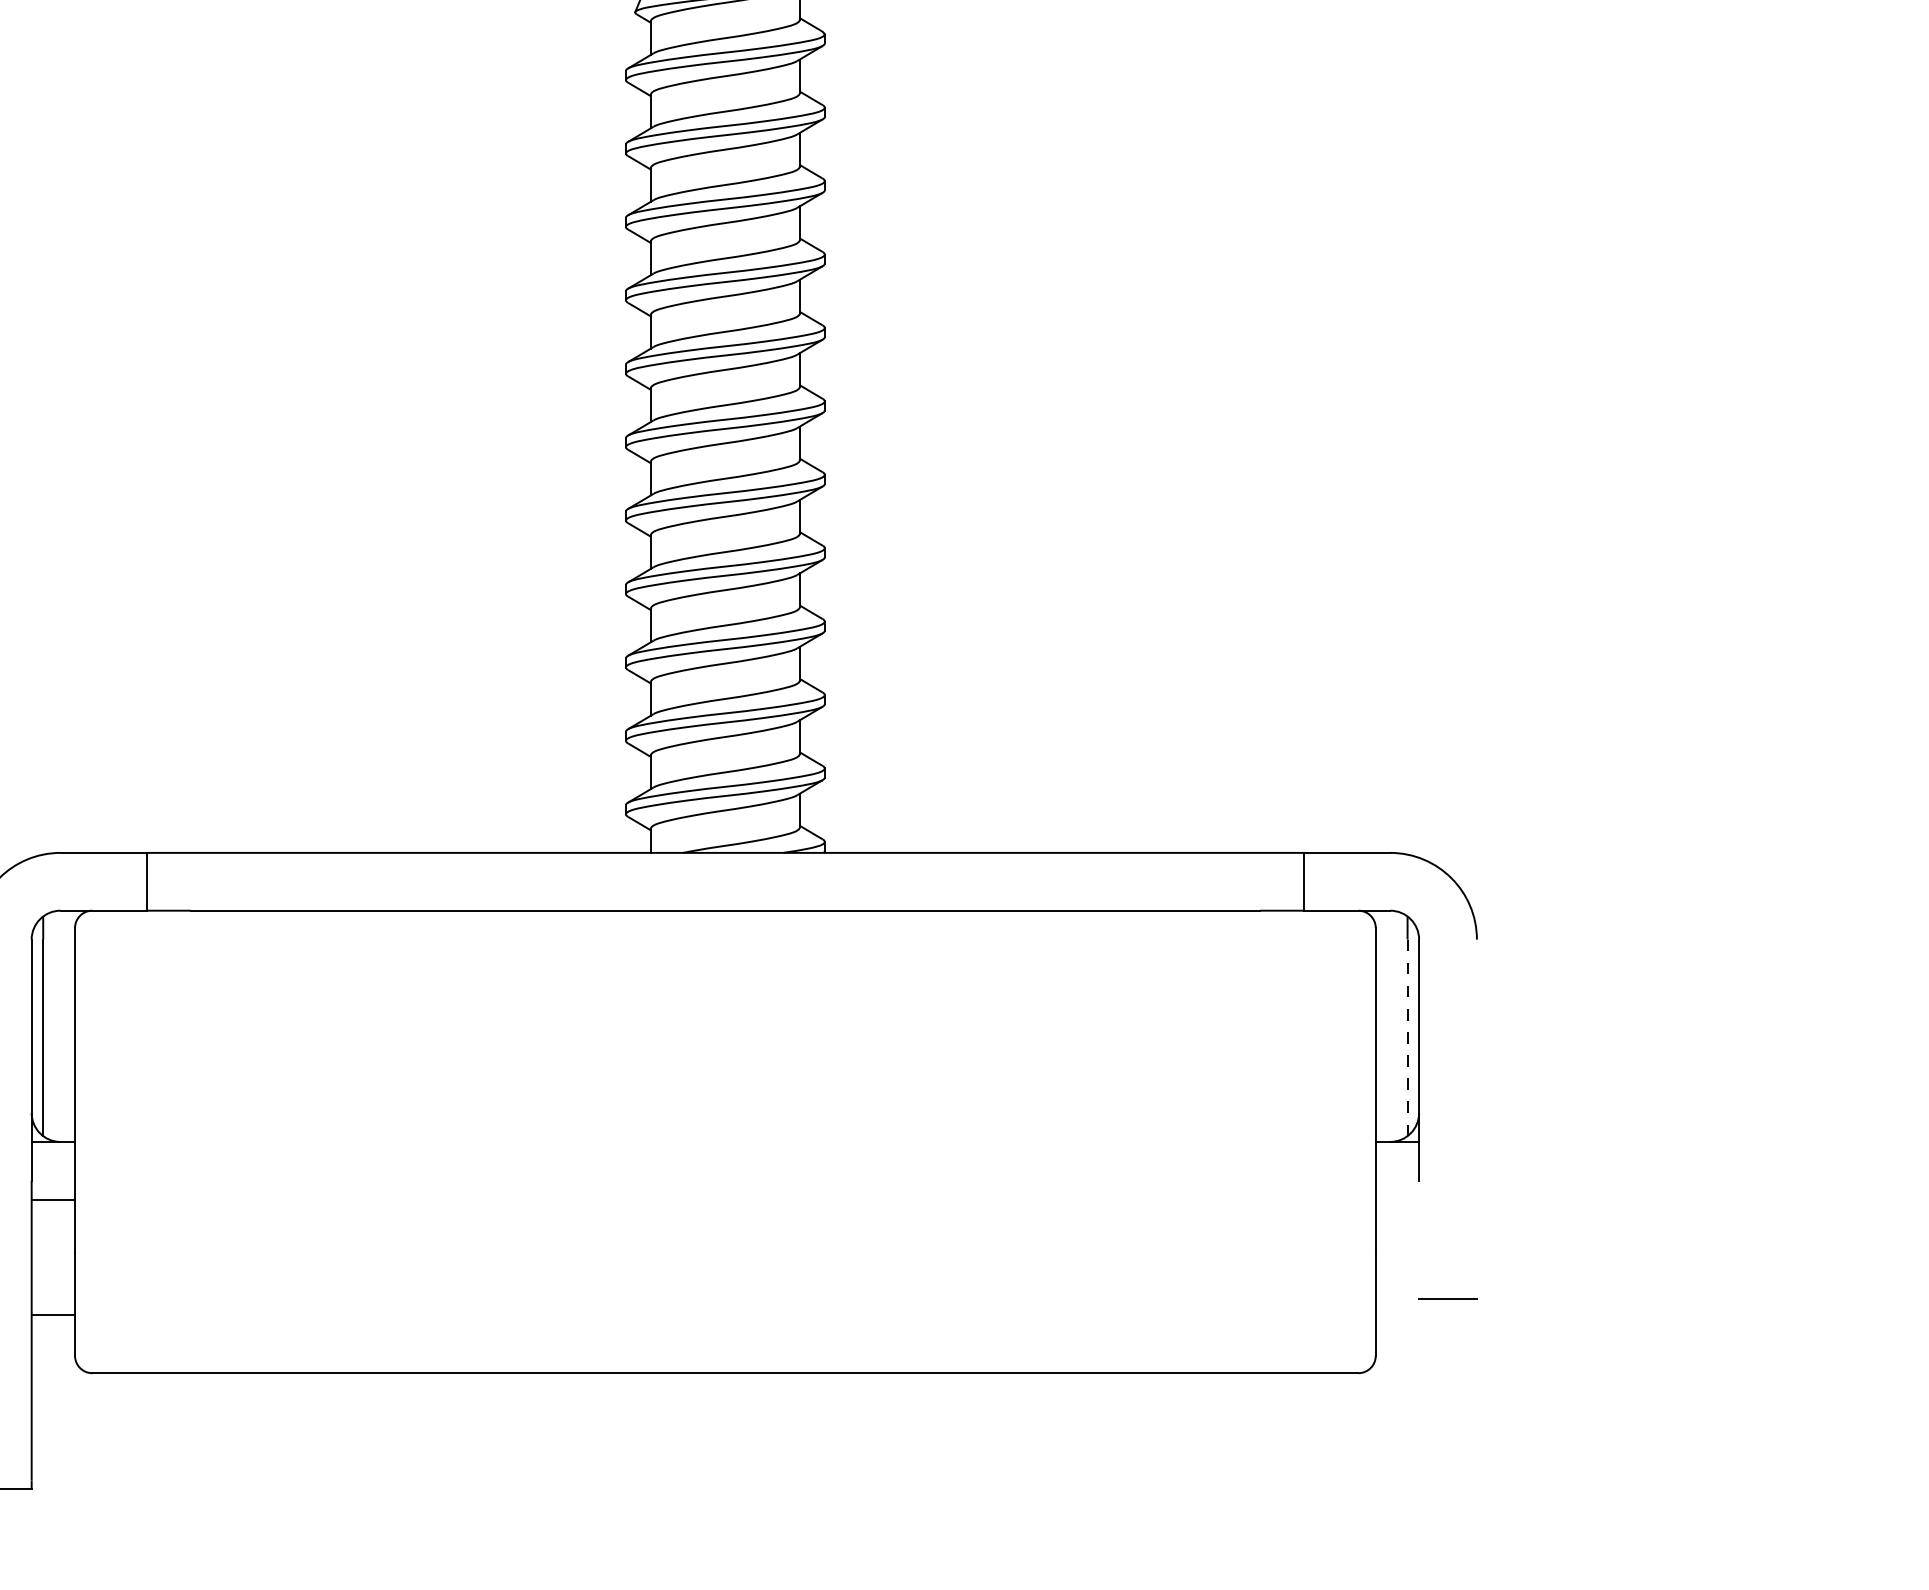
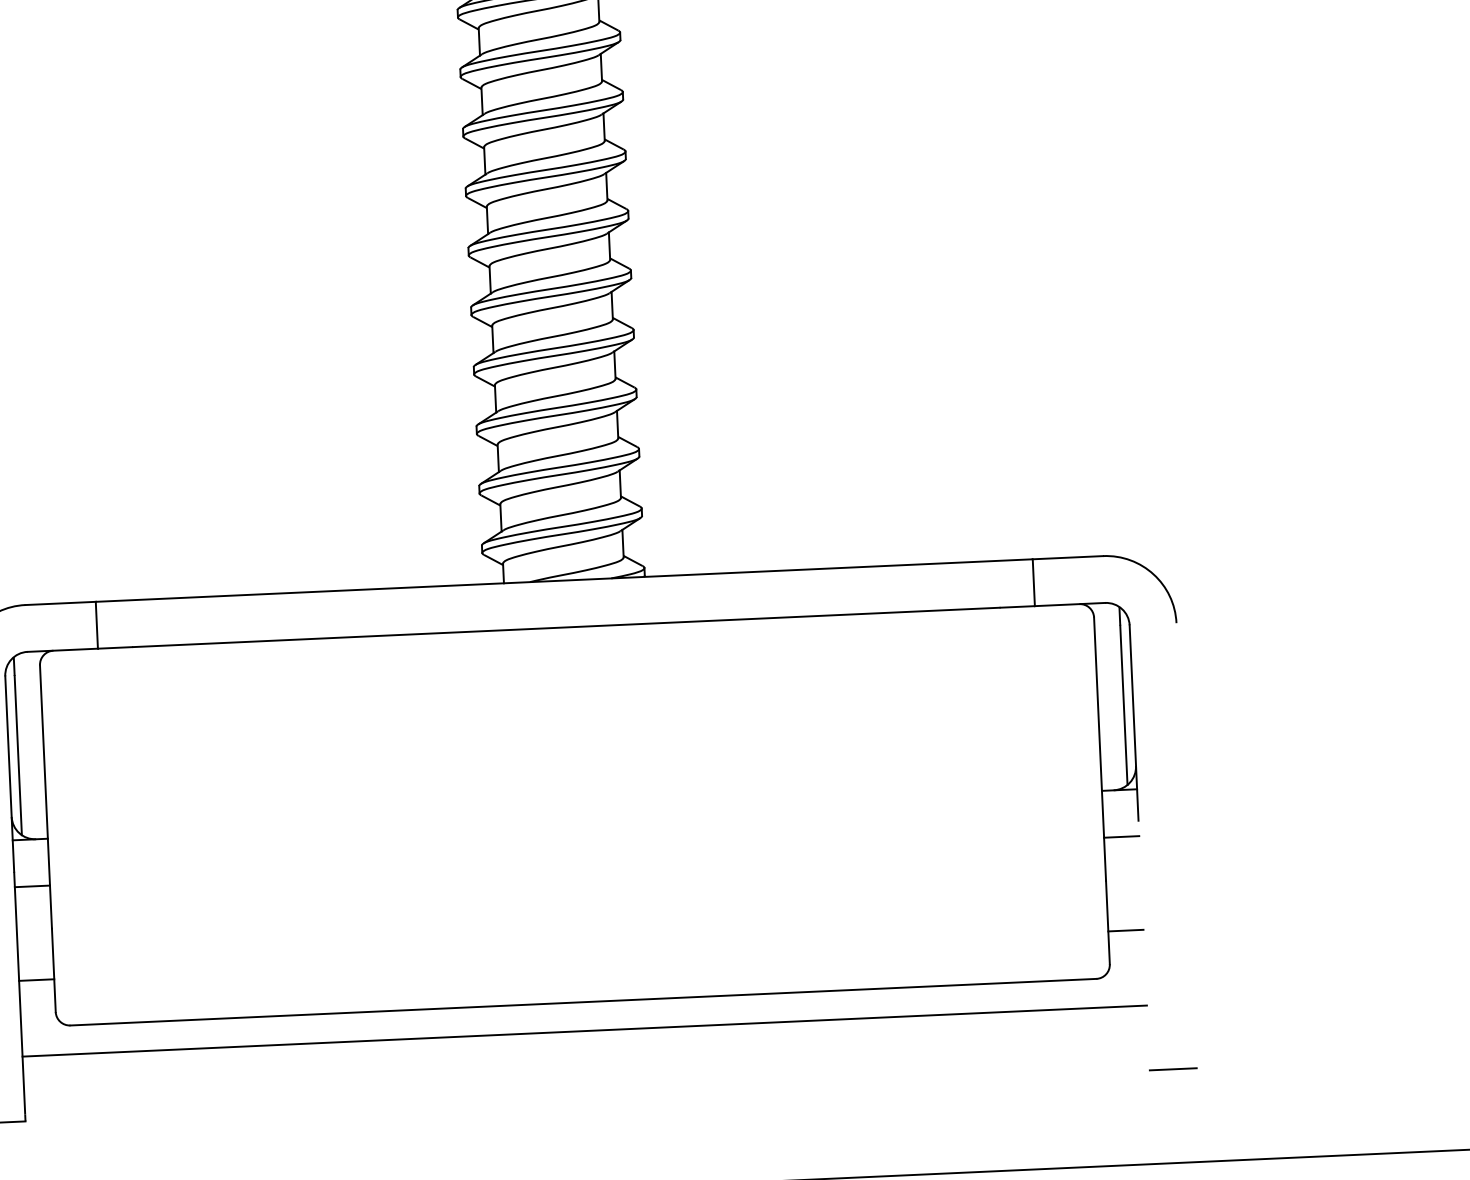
line: (1407, 1038) -> (1123, 705), dashed -> solid
line: (1397, 1199) -> (1121, 836), added
line: (1447, 1298) -> (1172, 1069), moved
line: (1397, 1315) -> (1125, 930), added
line: (725, 1408) -> (584, 1030), added

